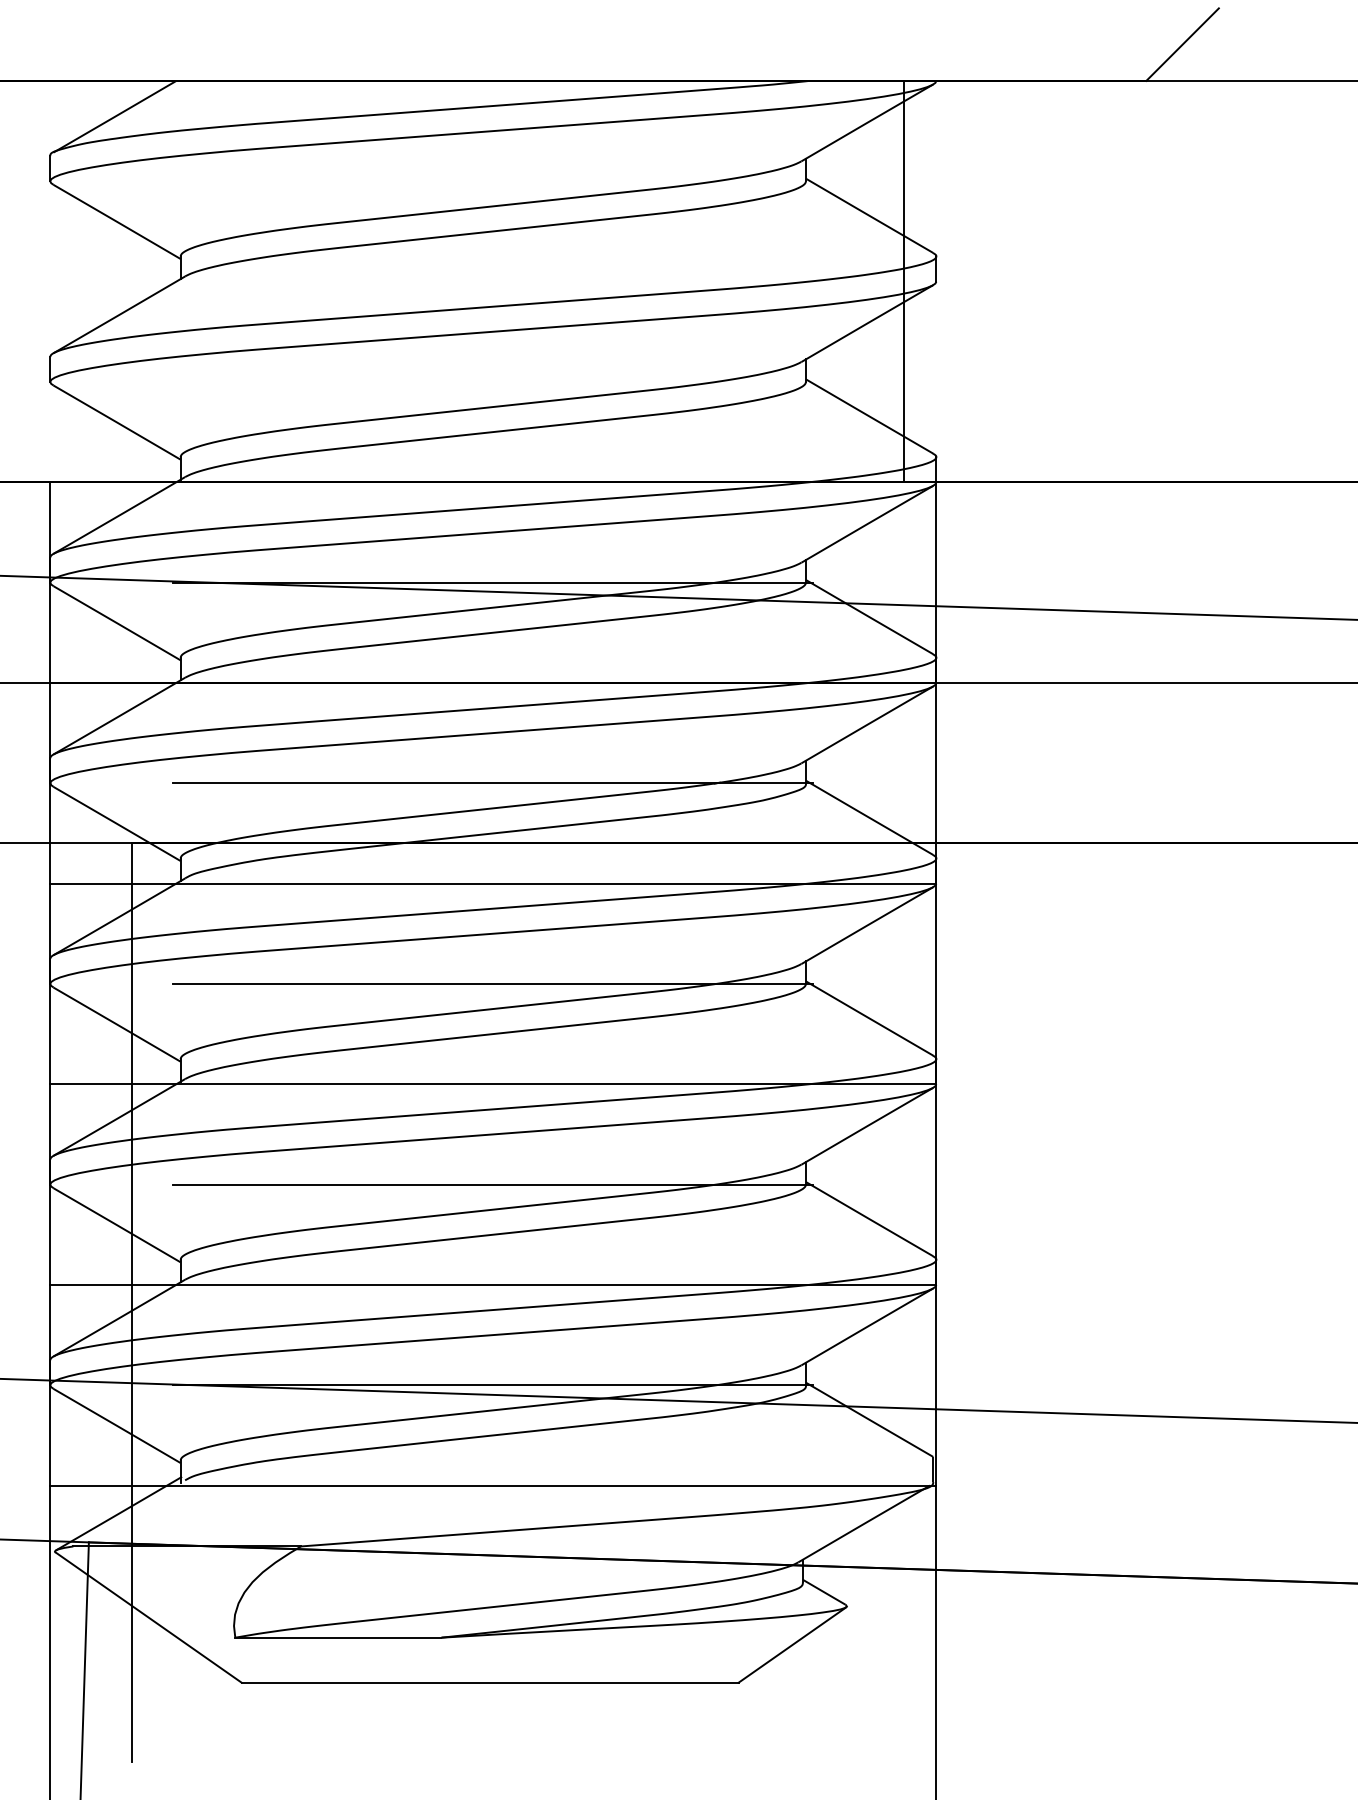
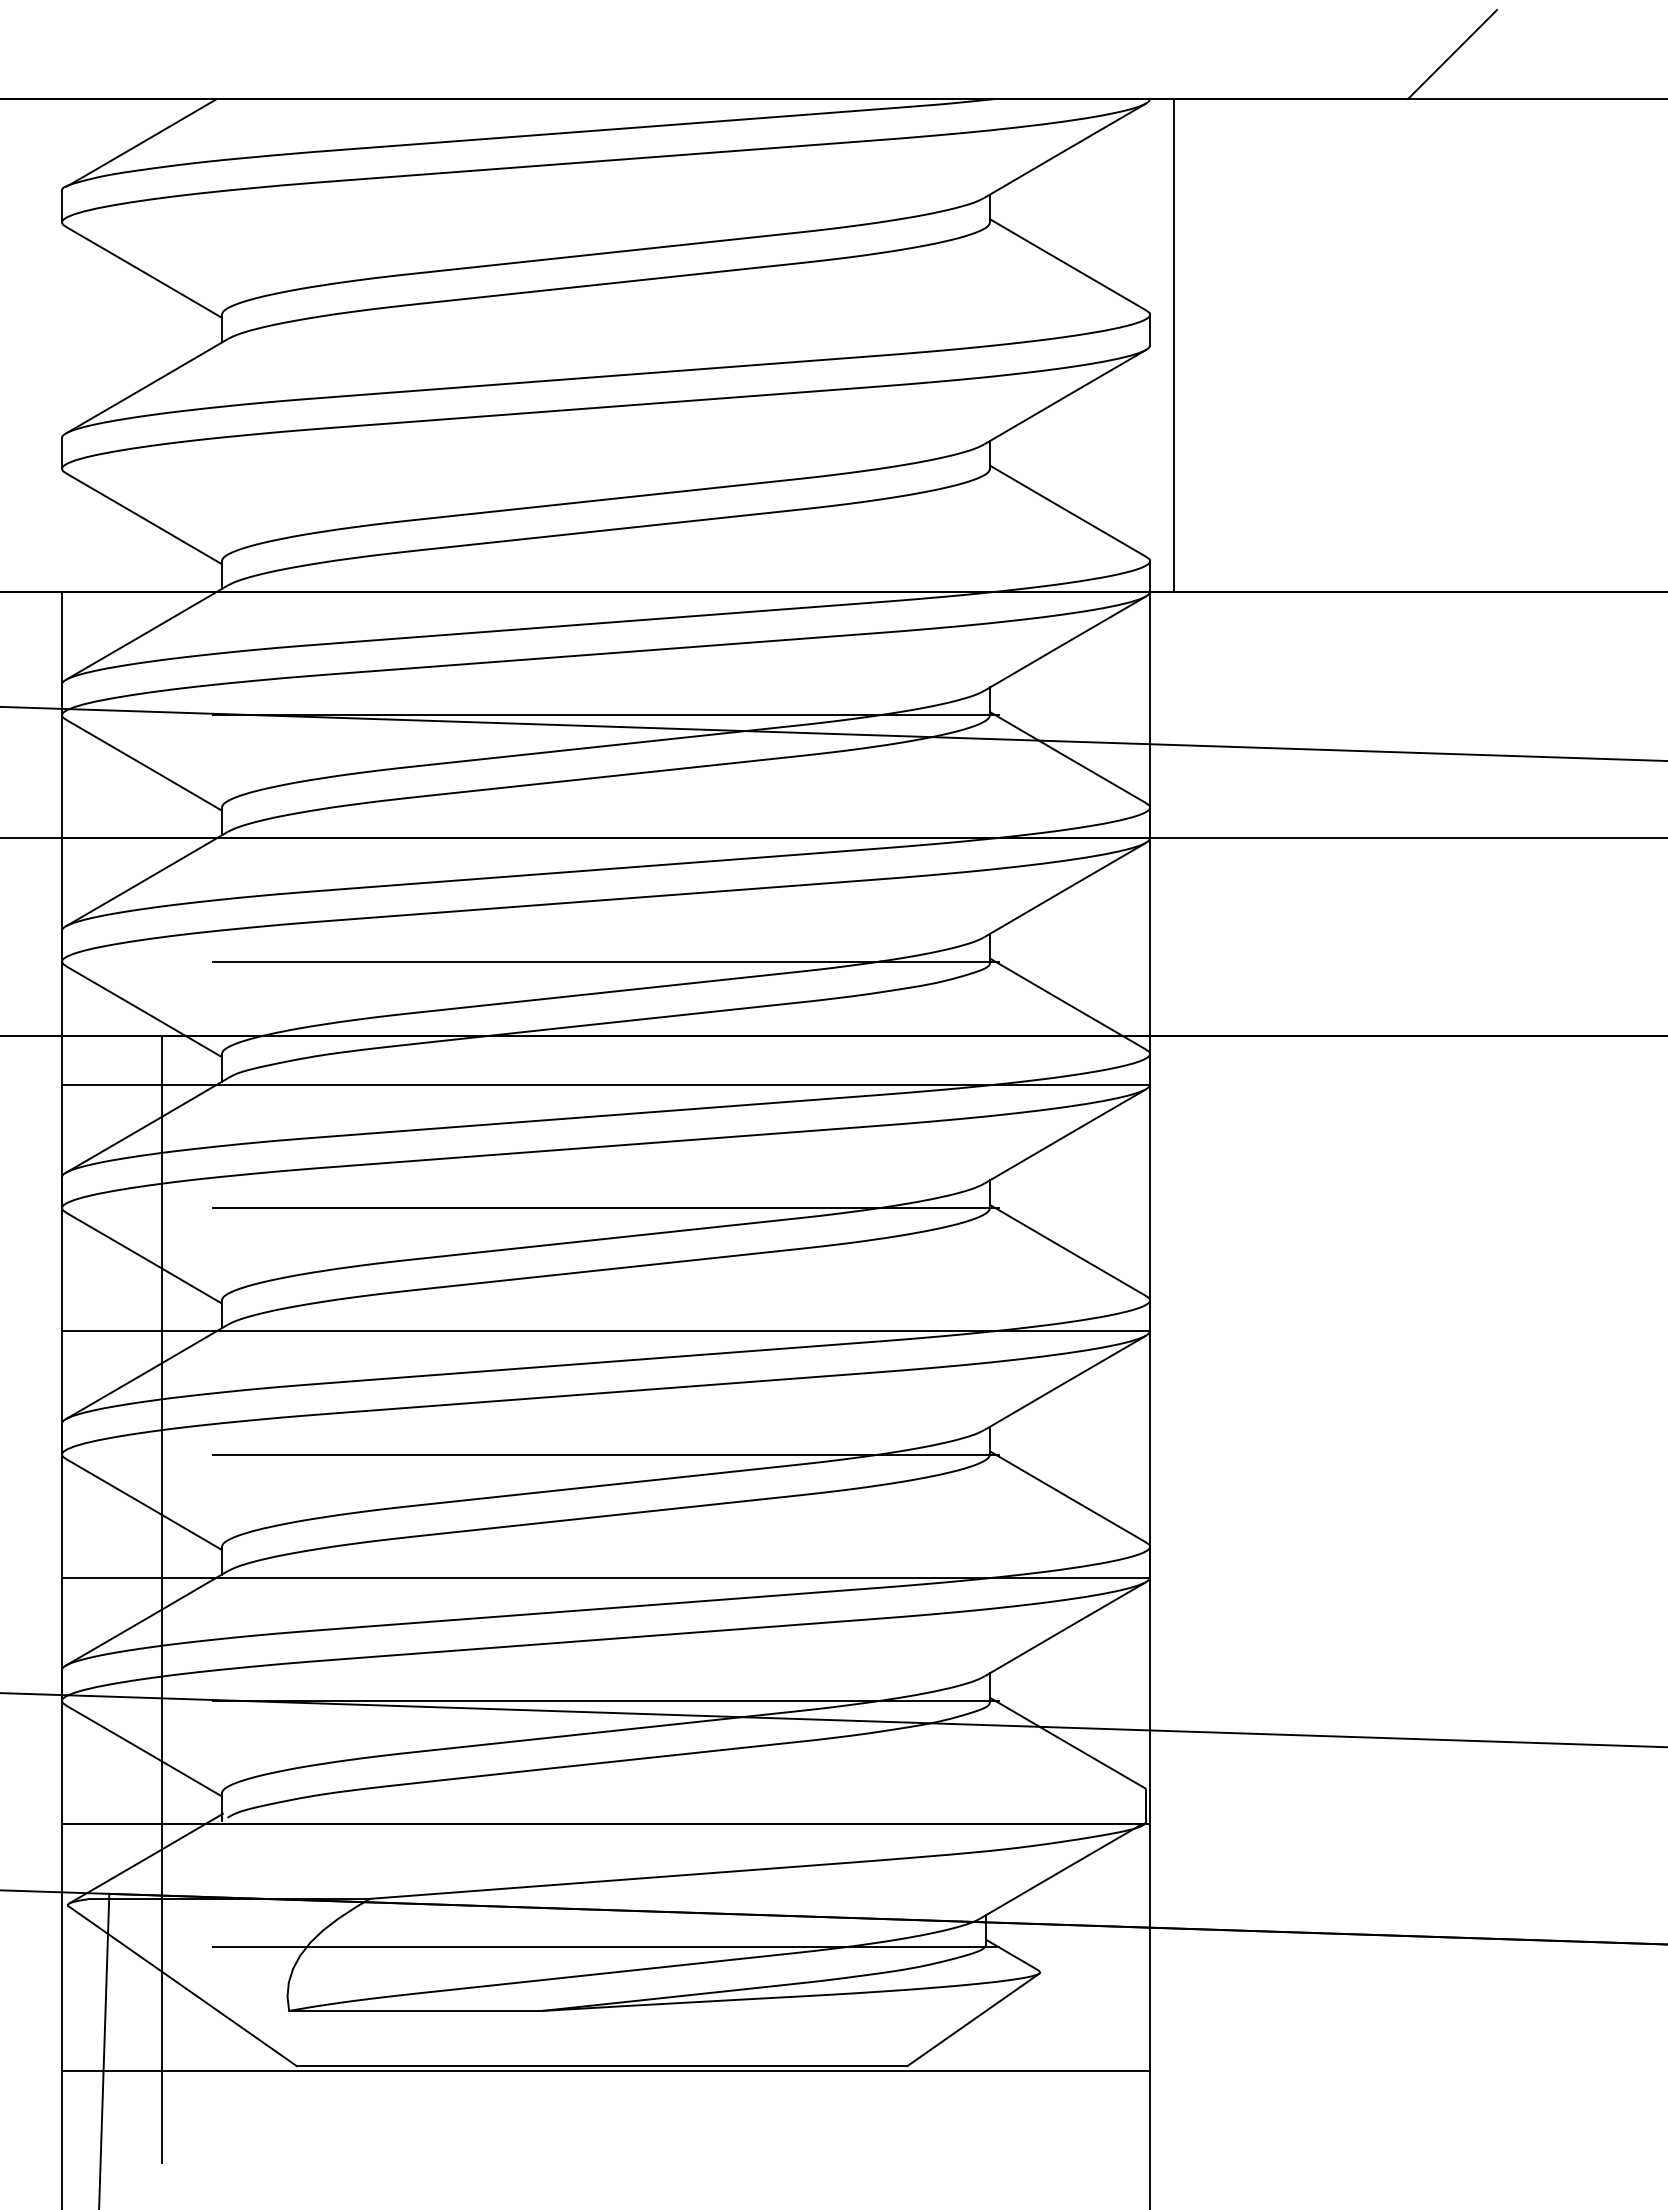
line: (903, 281) -> (1173, 345), moved
line: (492, 1586) -> (605, 1947), added
line: (492, 1686) -> (605, 2070), added

